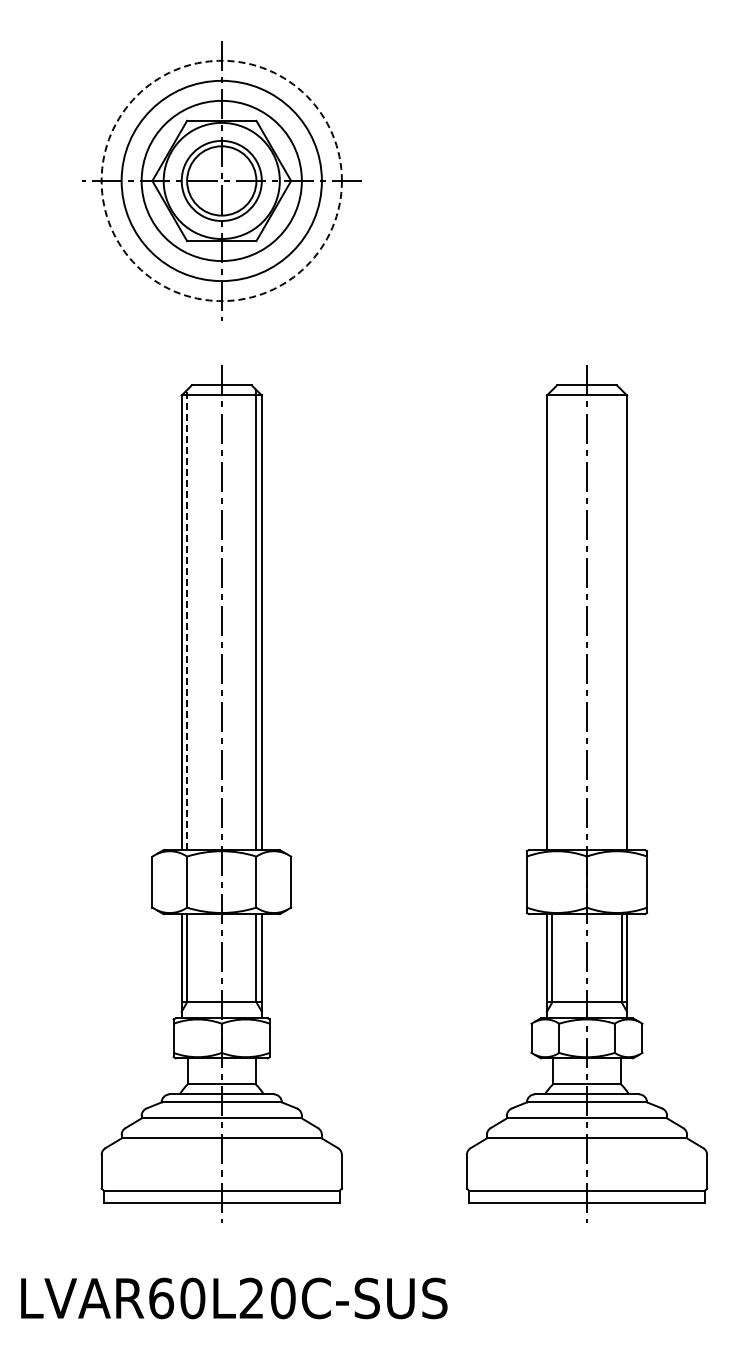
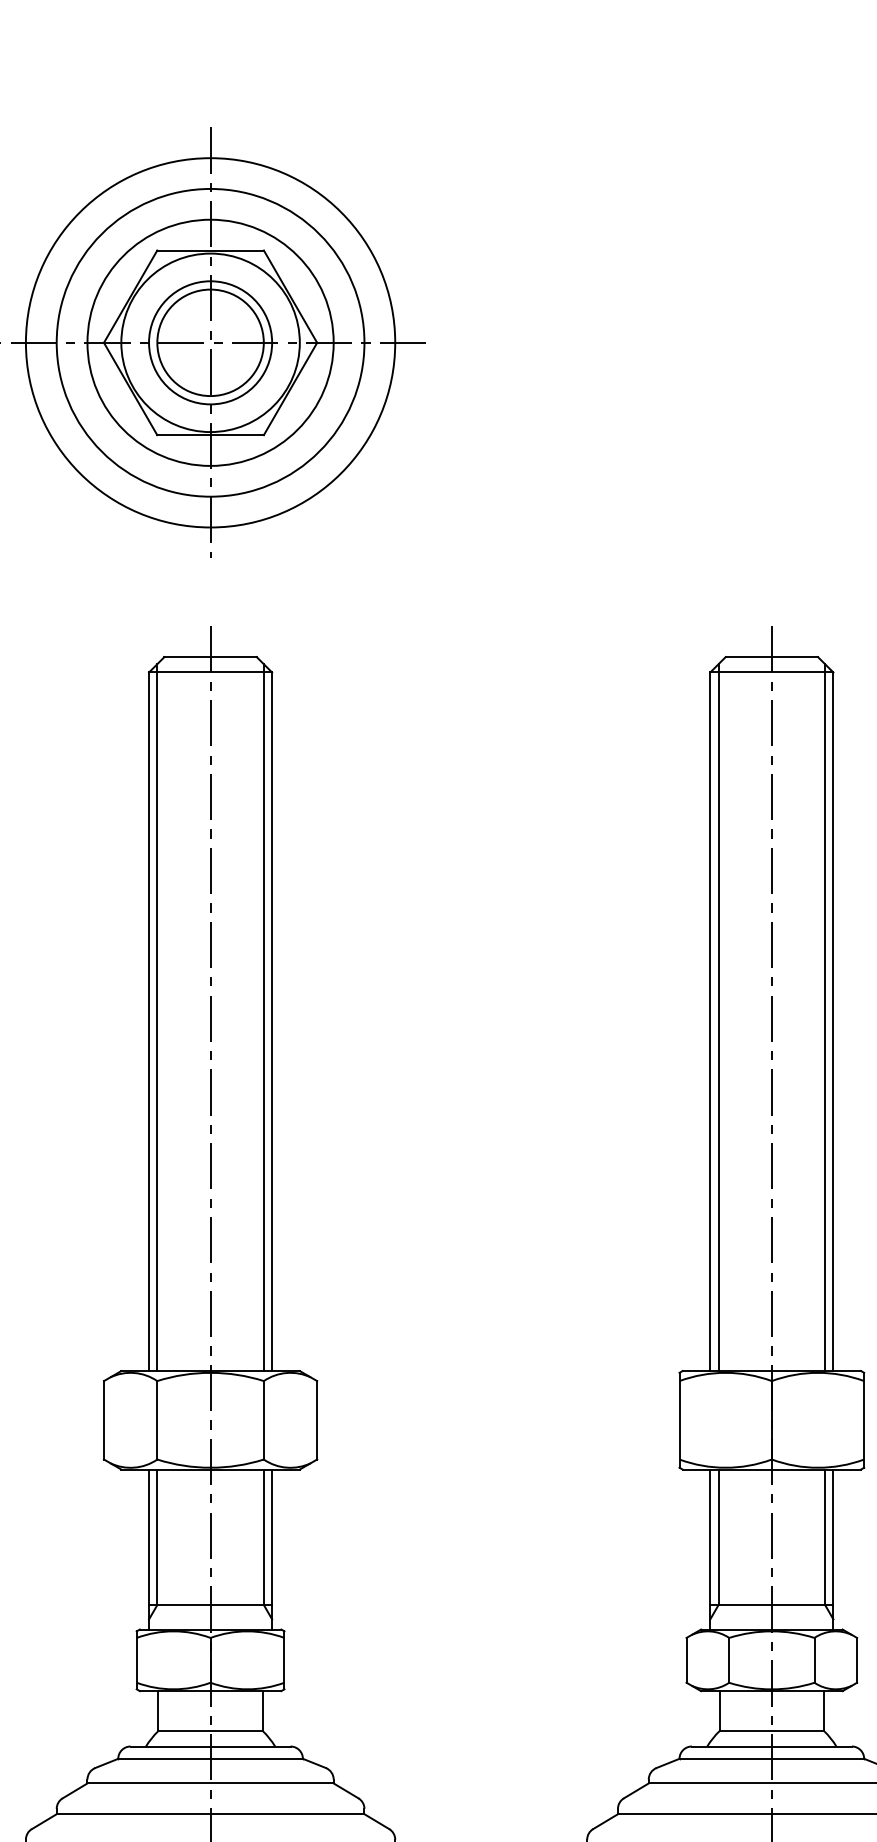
circle: (221, 180) -> (210, 342), dashed -> solid
line: (187, 620) -> (157, 1018), dashed -> solid
line: (552, 620) -> (718, 1018), added
line: (621, 620) -> (824, 1018), added

